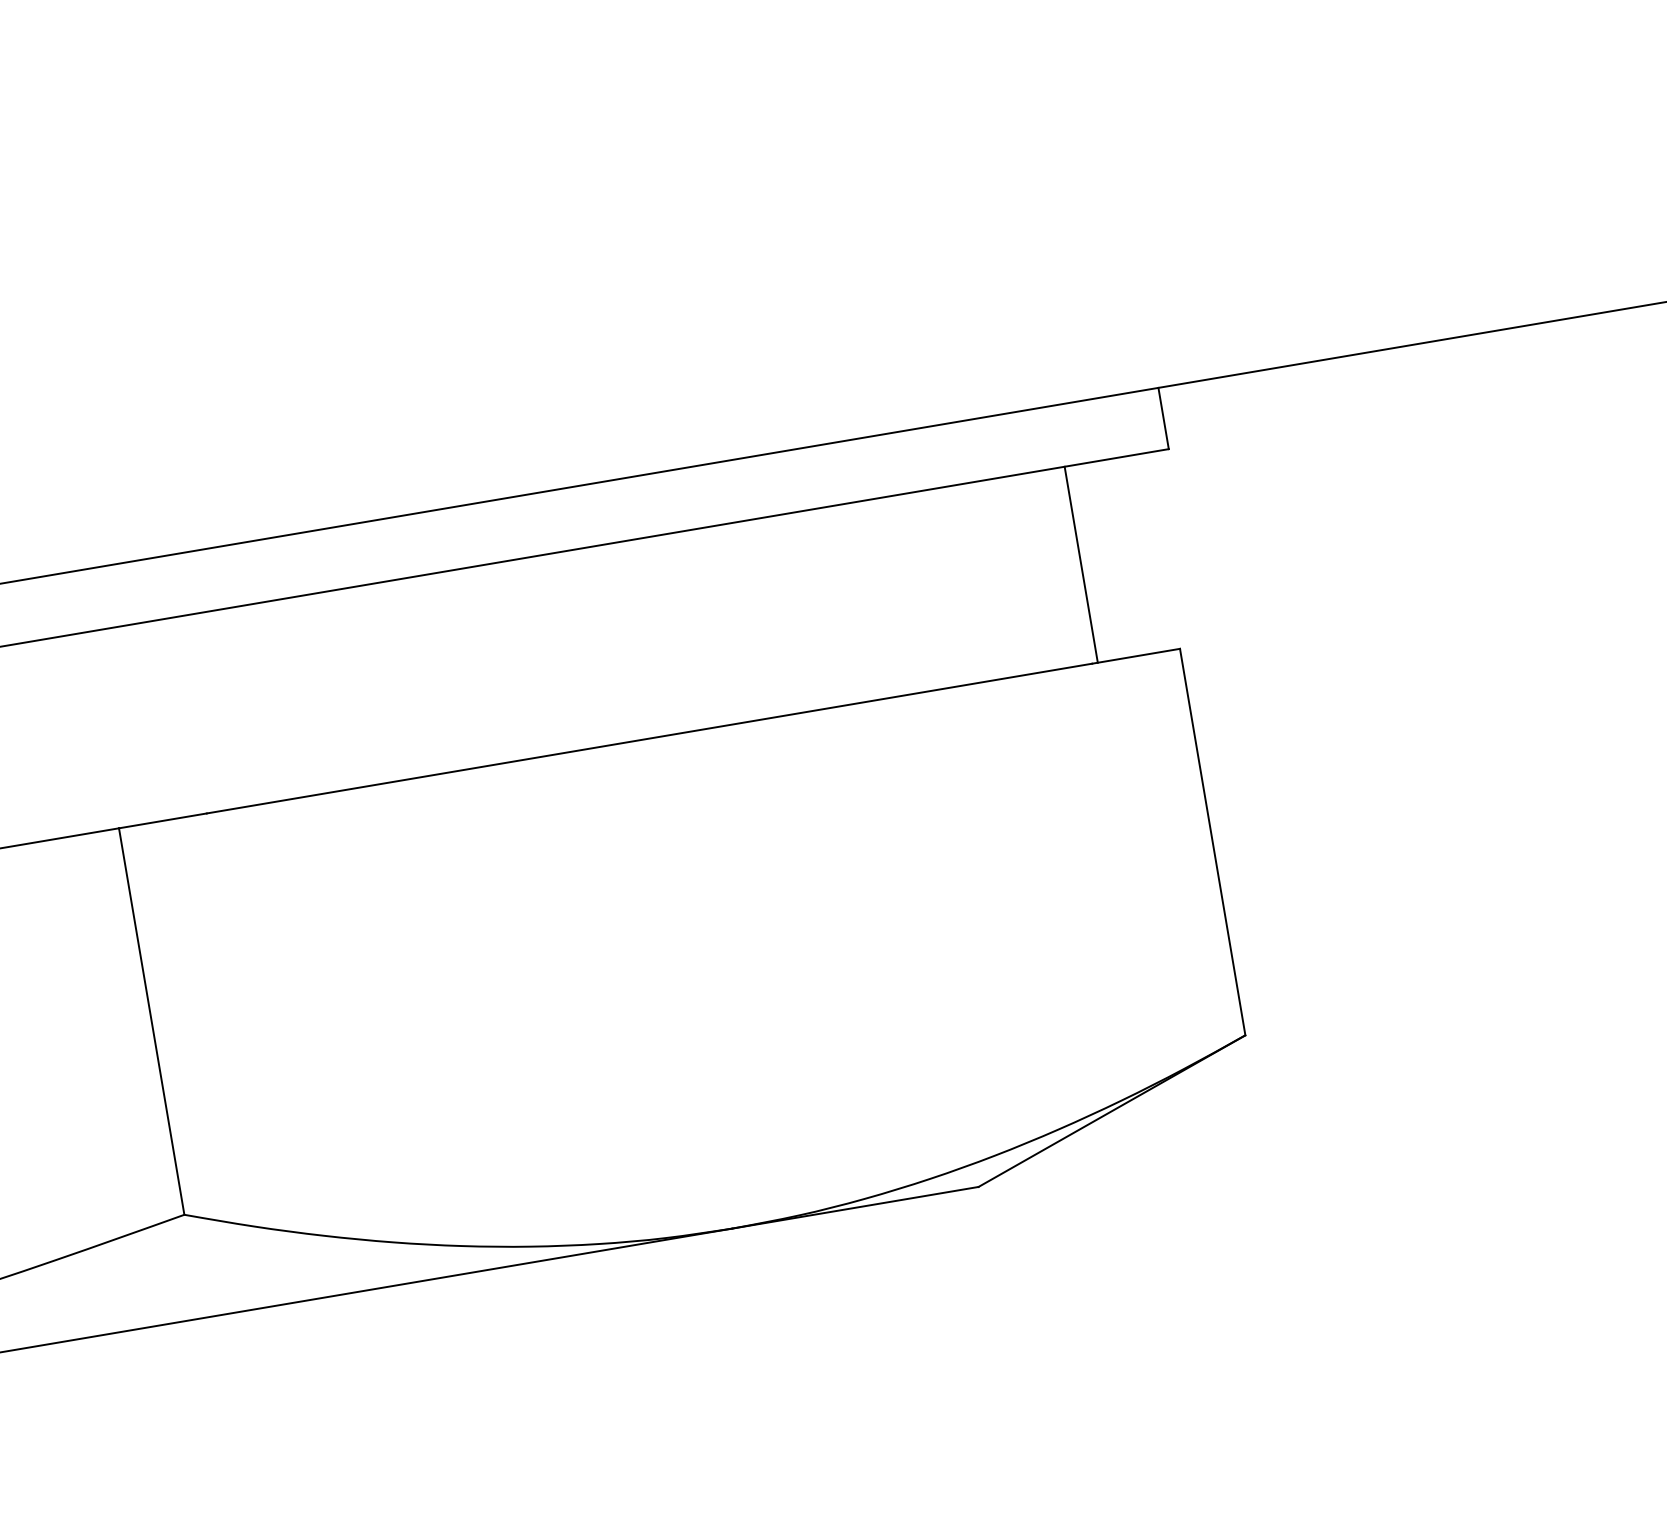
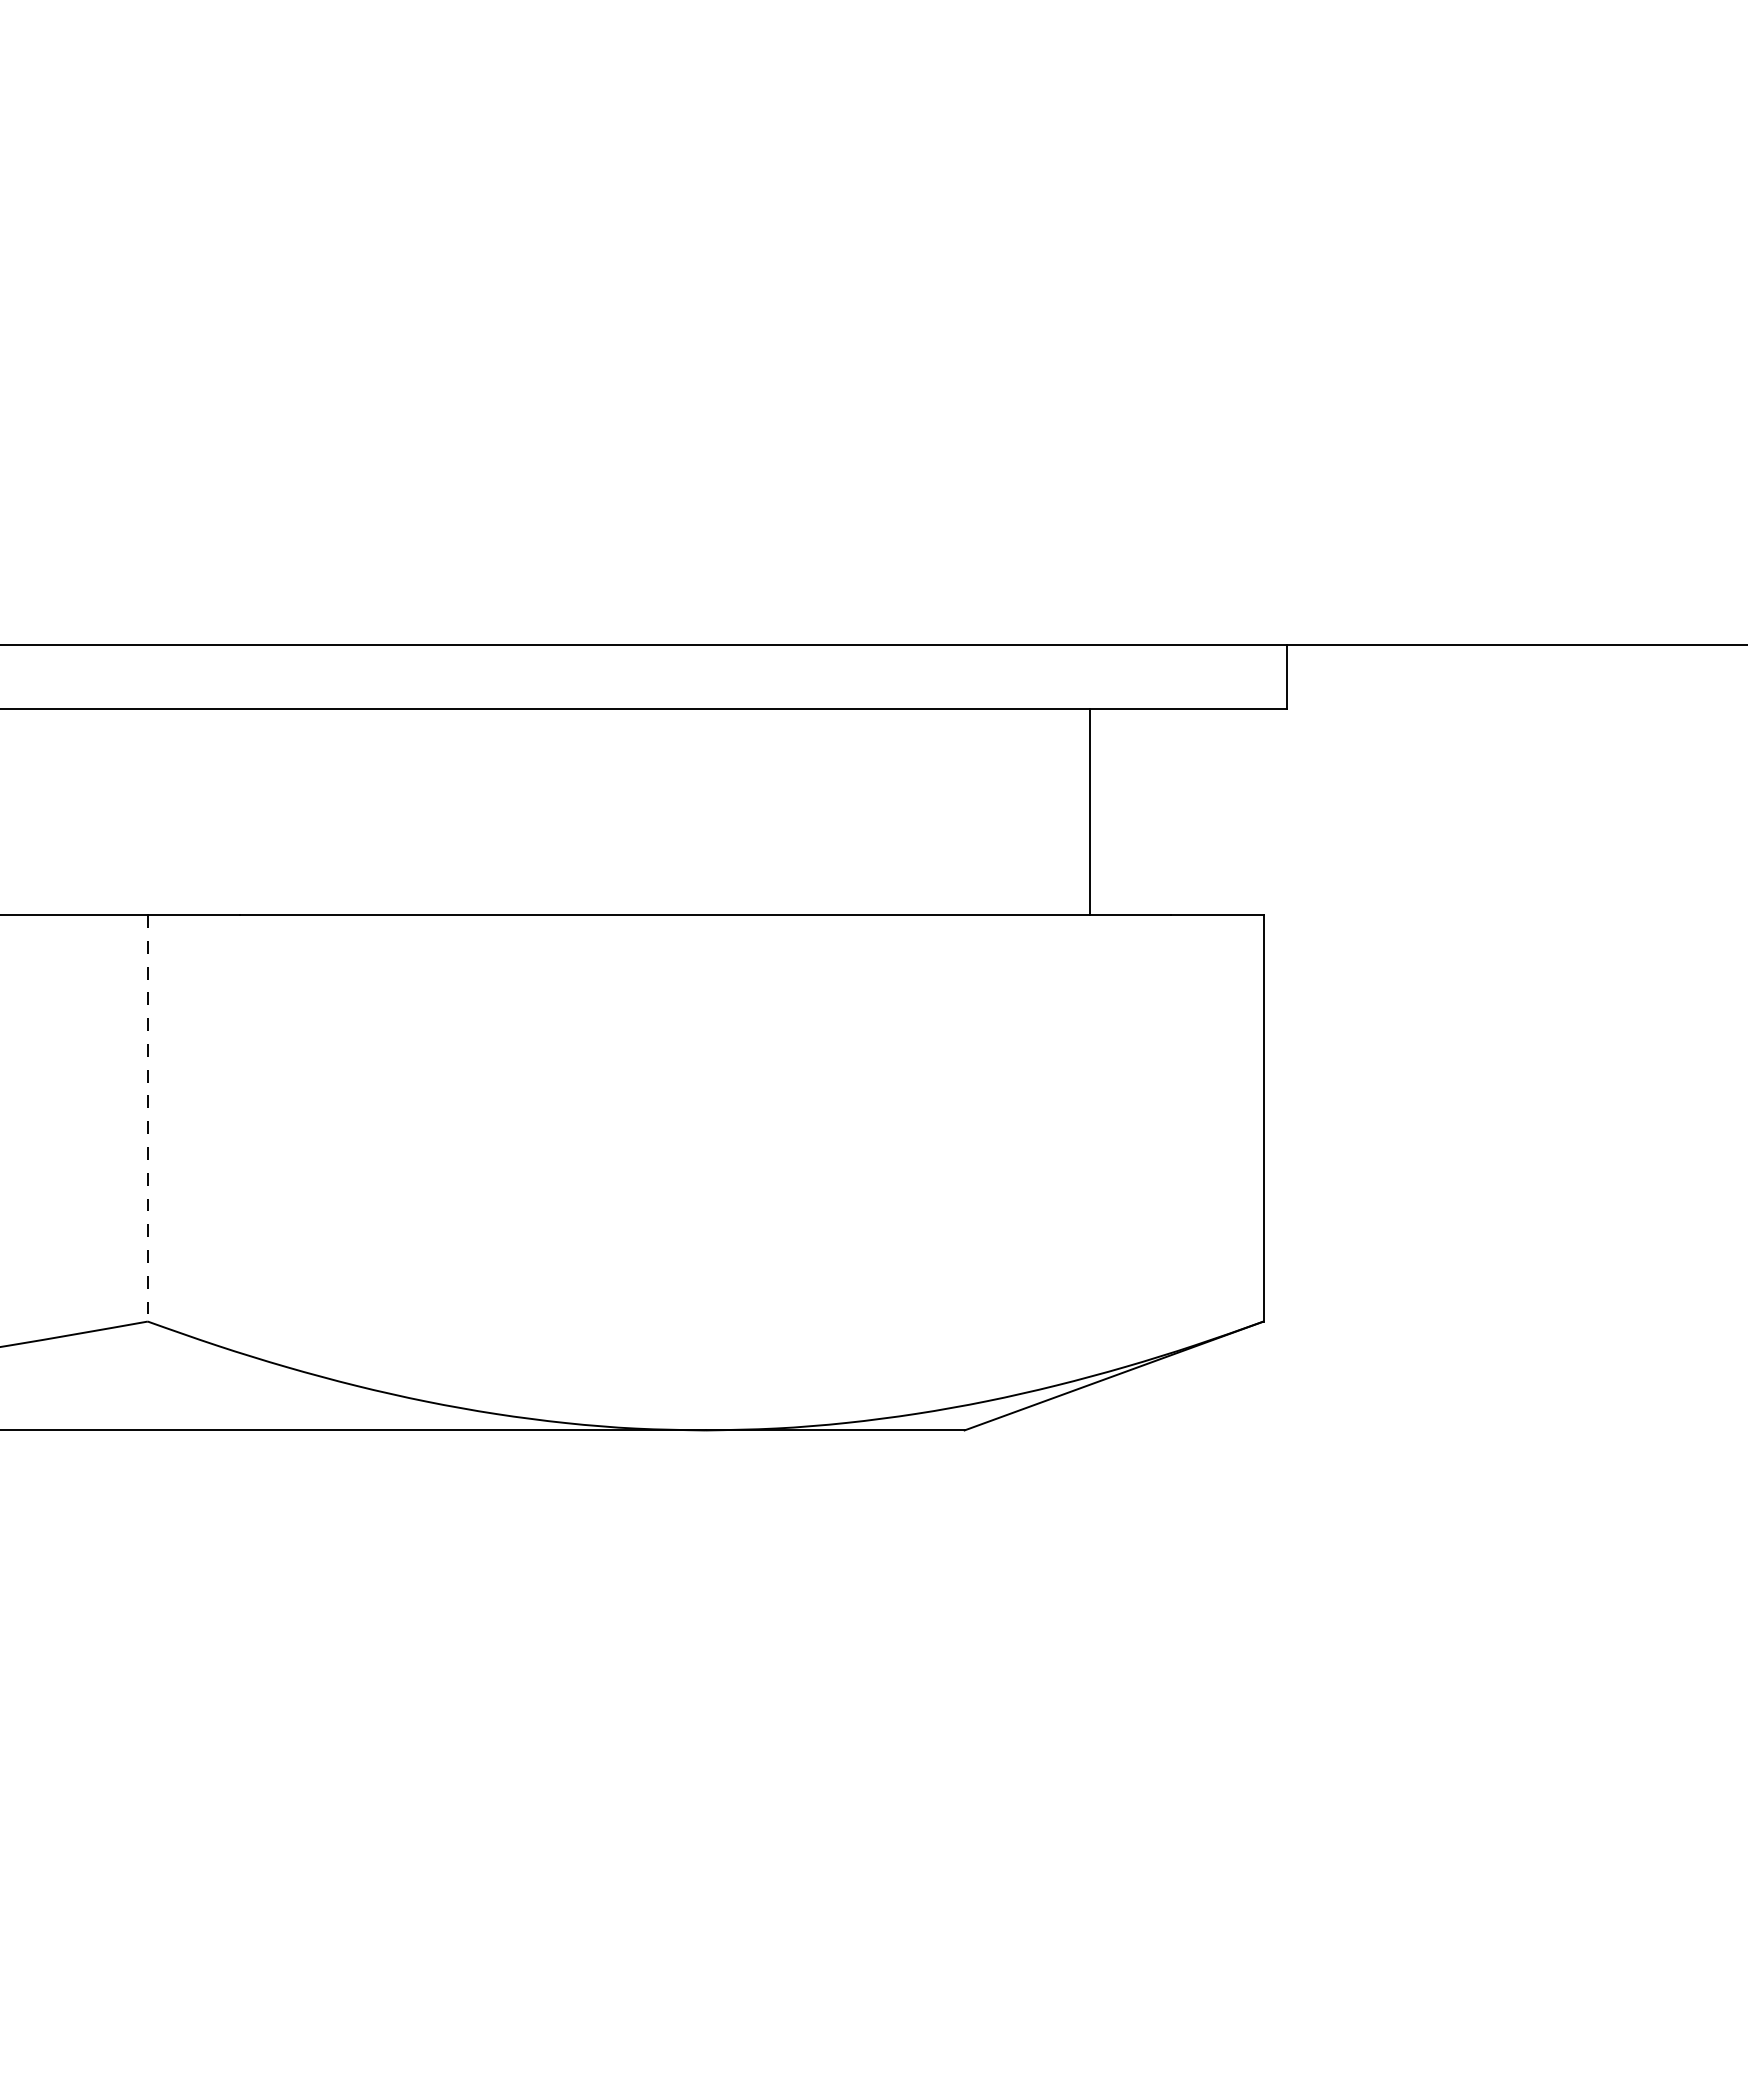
line: (1081, 564) -> (1090, 811), moved
line: (151, 1021) -> (147, 1118), solid -> dashed

